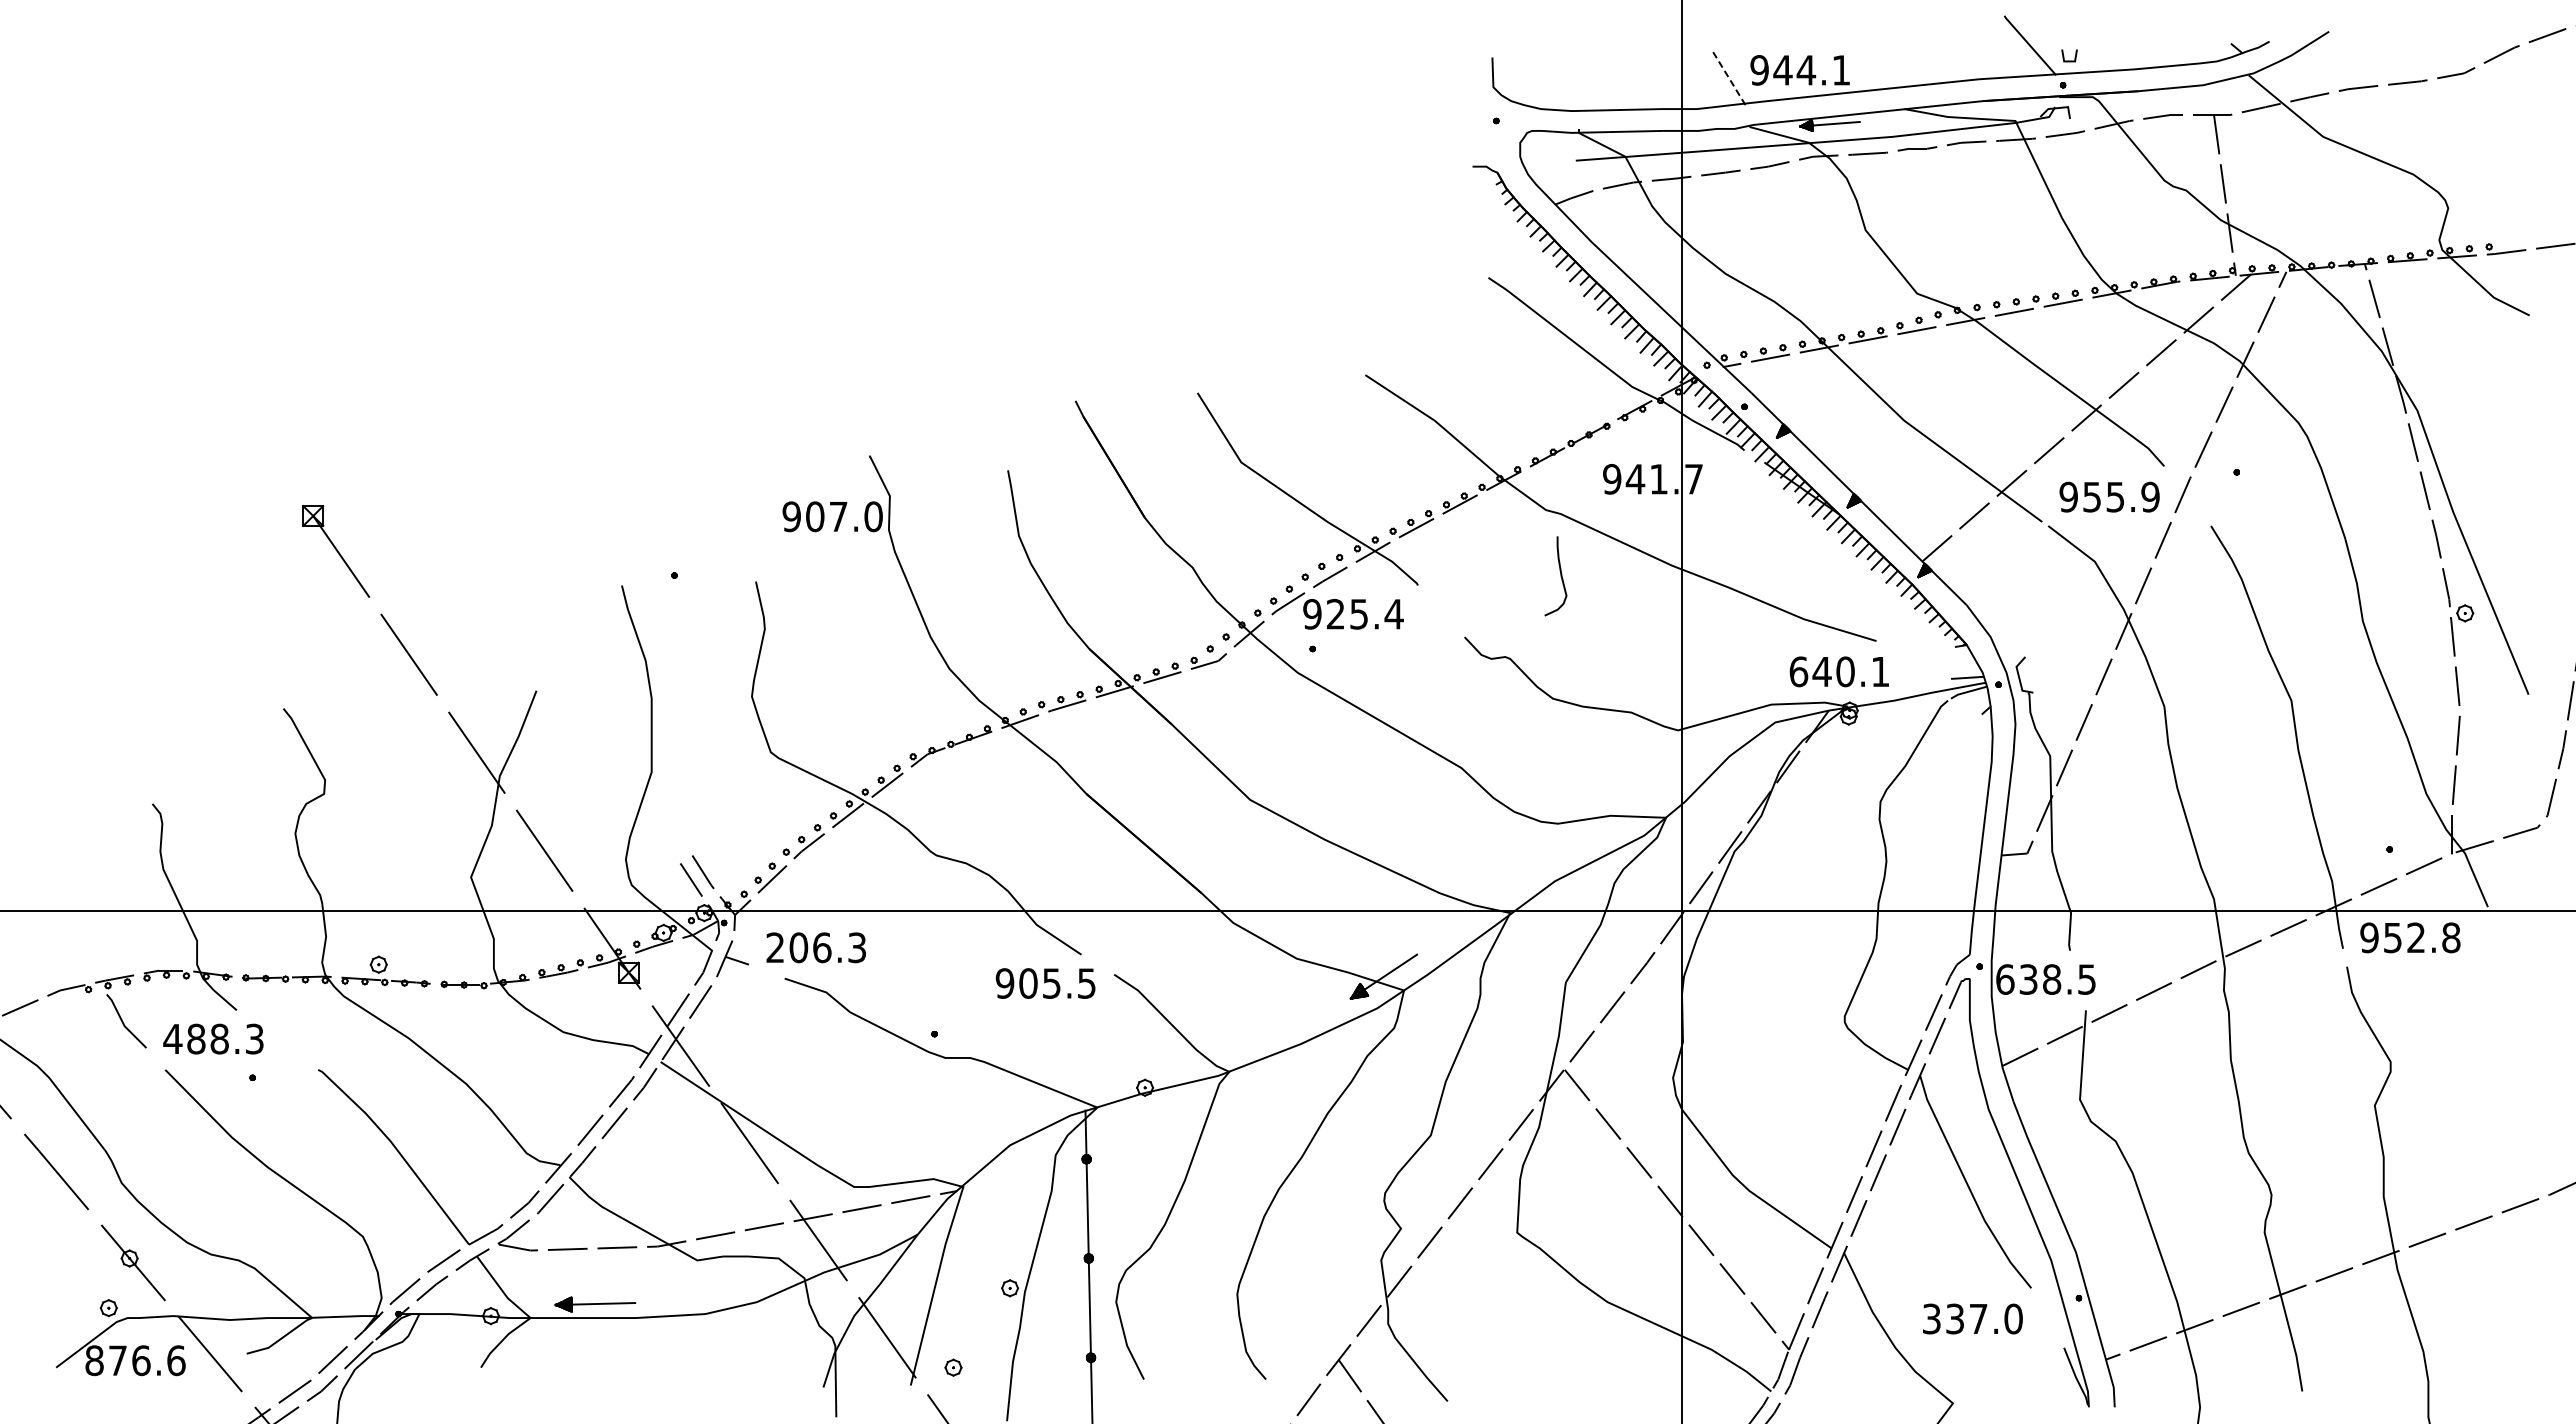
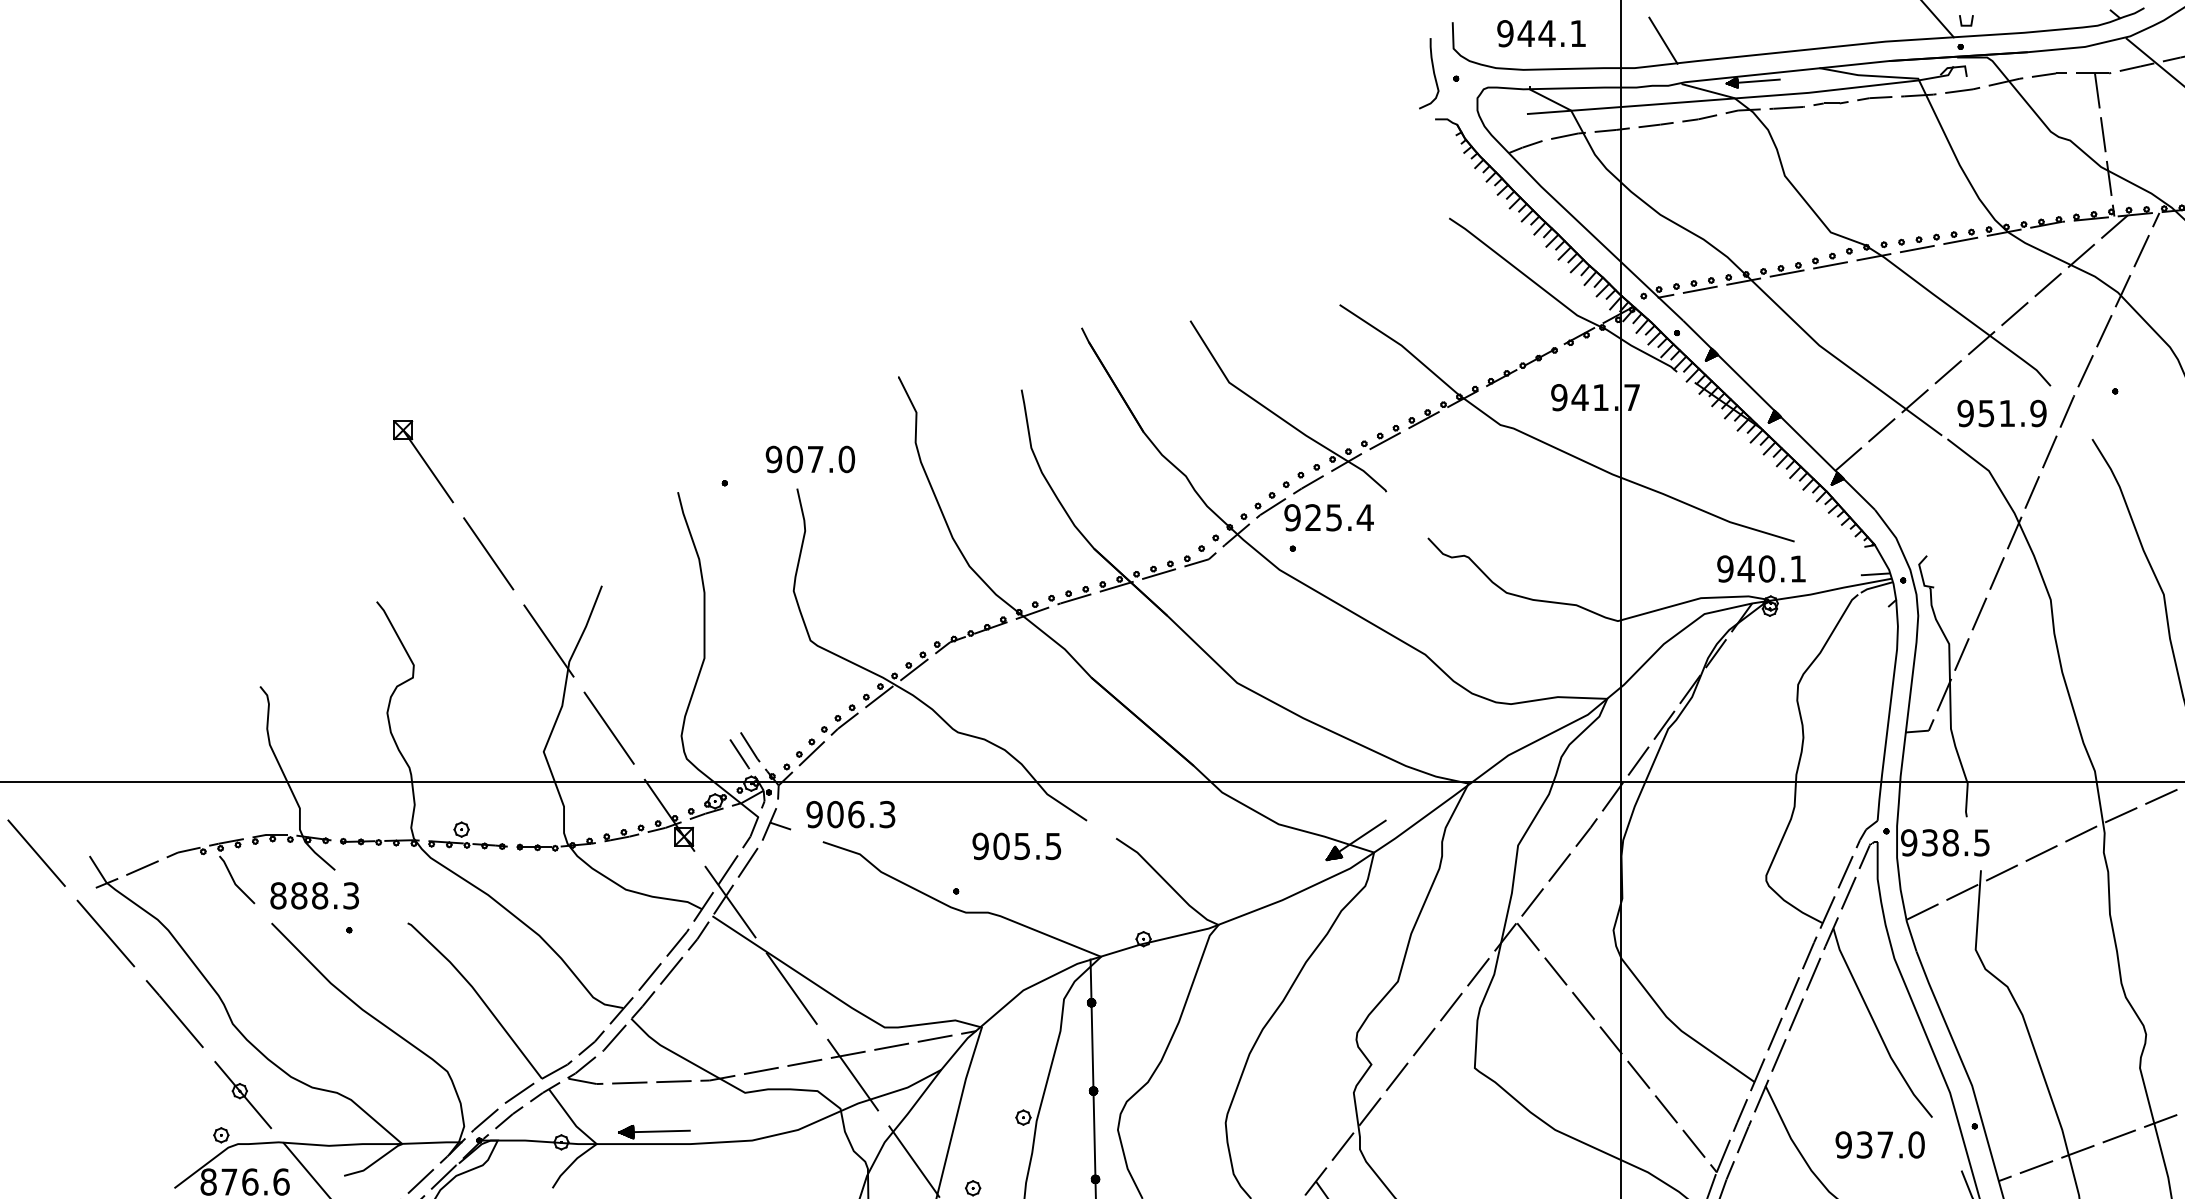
text: (1799, 70) -> (1540, 33), moved
line: (1728, 77) -> (1662, 40), dashed -> solid
text: (2115, 497) -> (2007, 413), 955.9 -> 951.9
text: (832, 516) -> (810, 459), moved
curve: (1560, 576) -> (1433, 73), moved
text: (1798, 671) -> (1725, 568), 640.1 -> 940.1
text: (775, 947) -> (814, 814), 206.3 -> 906.3
text: (2005, 979) -> (1909, 842), 638.5 -> 938.5
text: (1045, 983) -> (1016, 846), moved
text: (172, 1038) -> (278, 895), 488.3 -> 888.3
text: (1931, 1318) -> (1843, 1144), 337.0 -> 937.0

